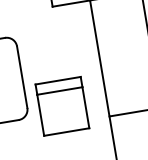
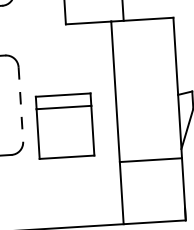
line: (21, 77) -> (20, 104), solid -> dashed
part: (61, 105) -> (64, 125), moved

